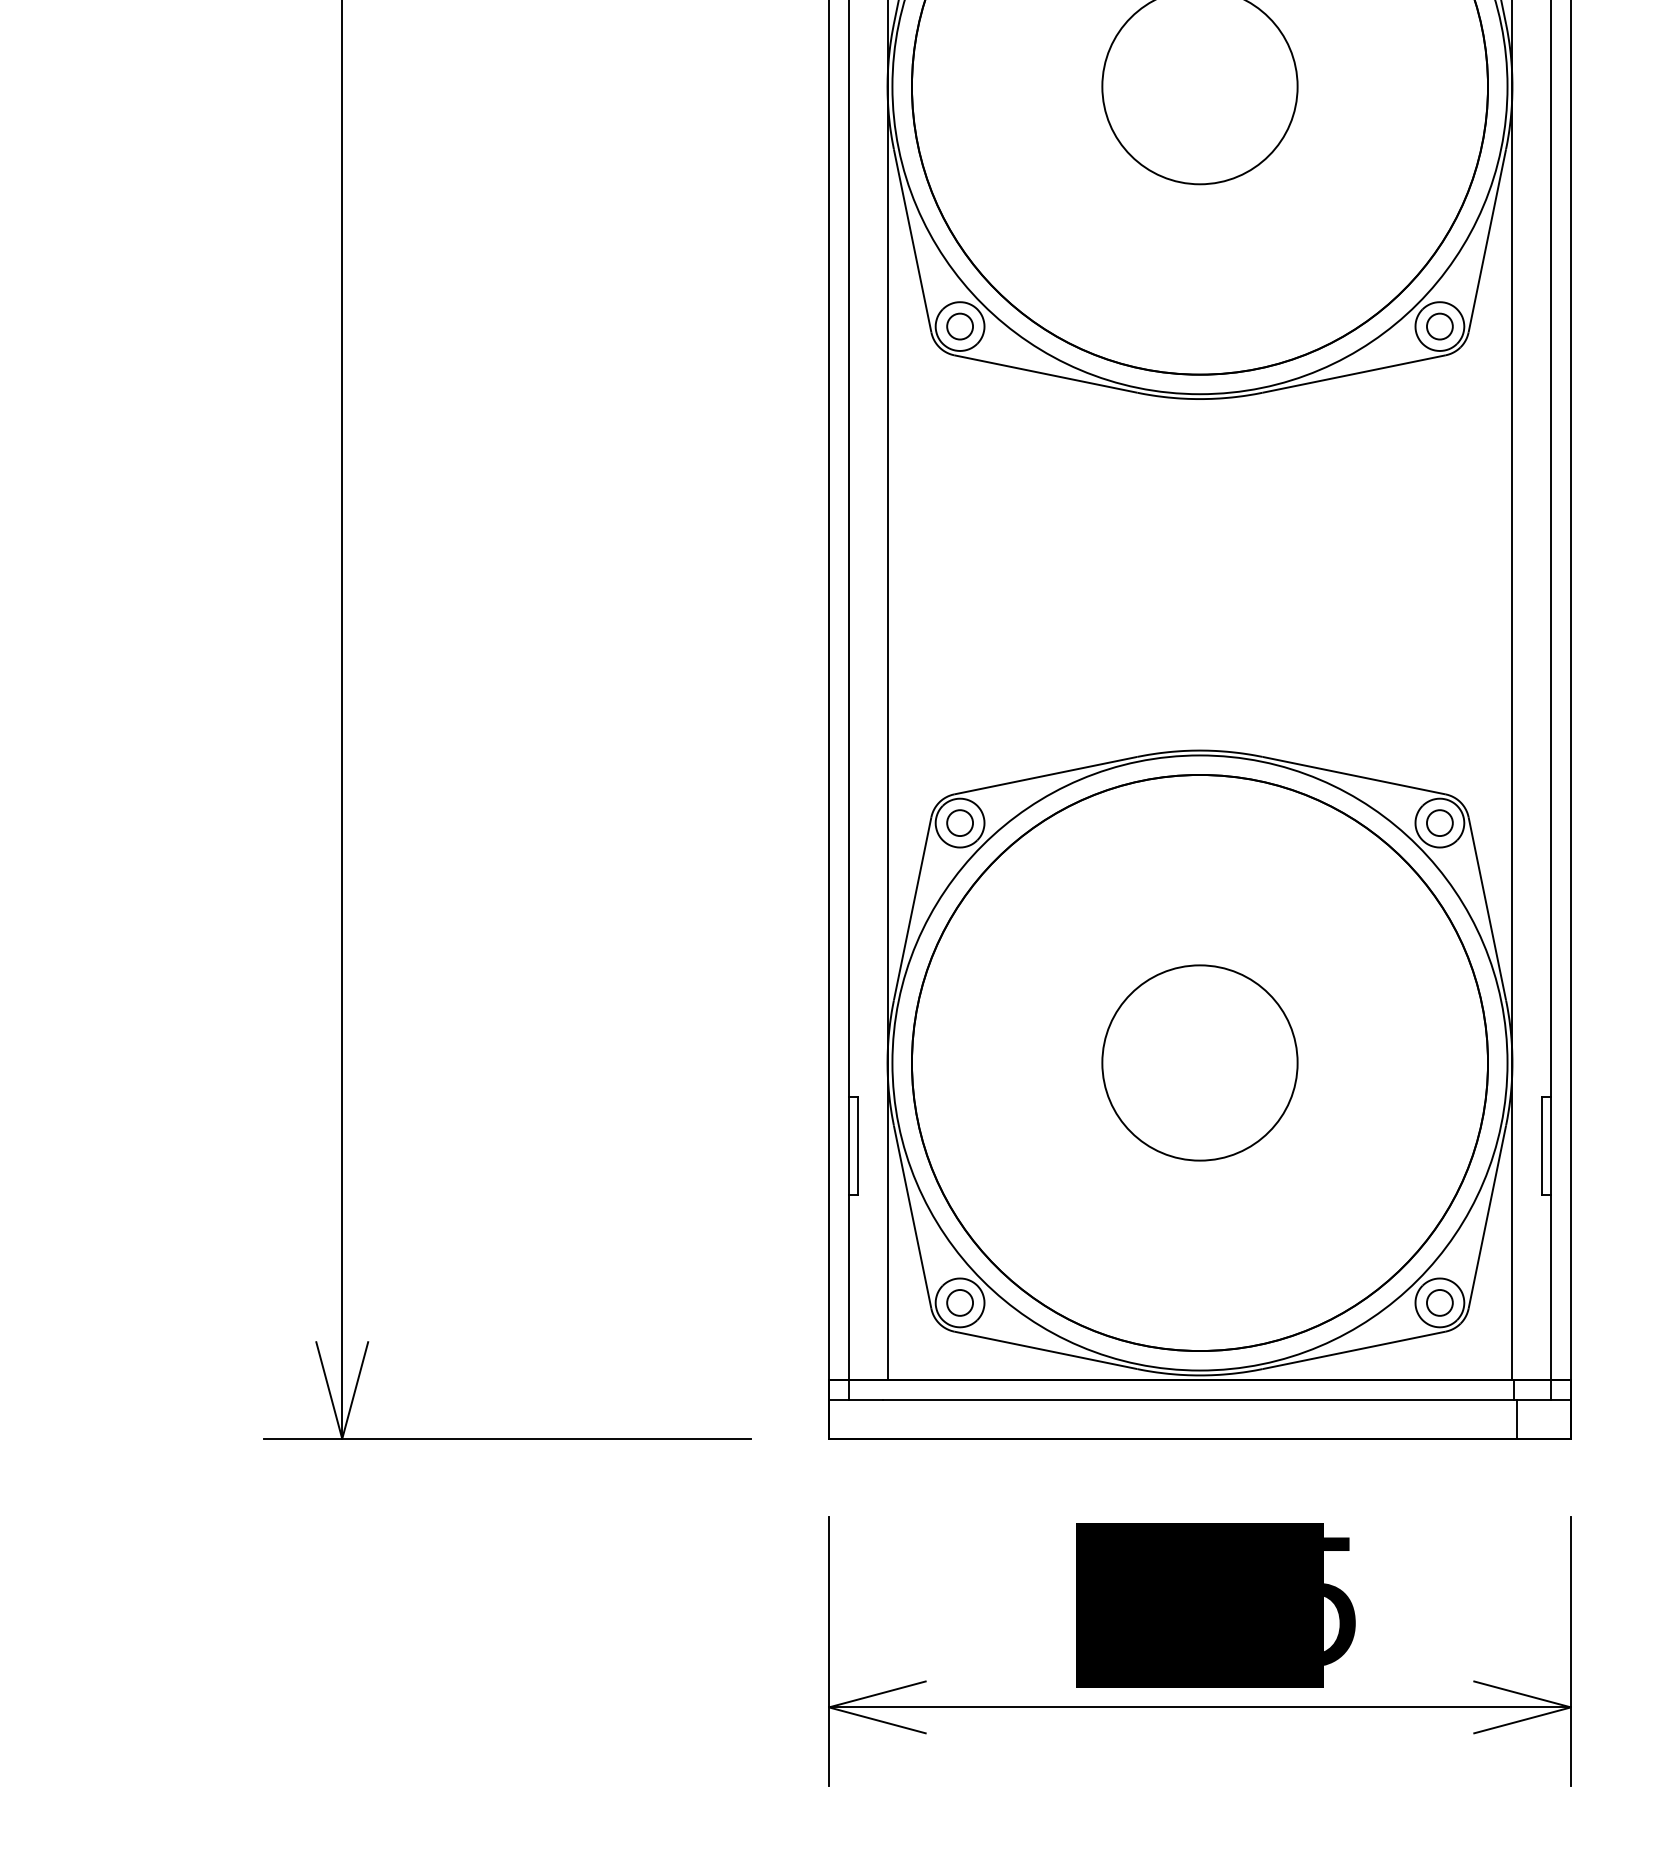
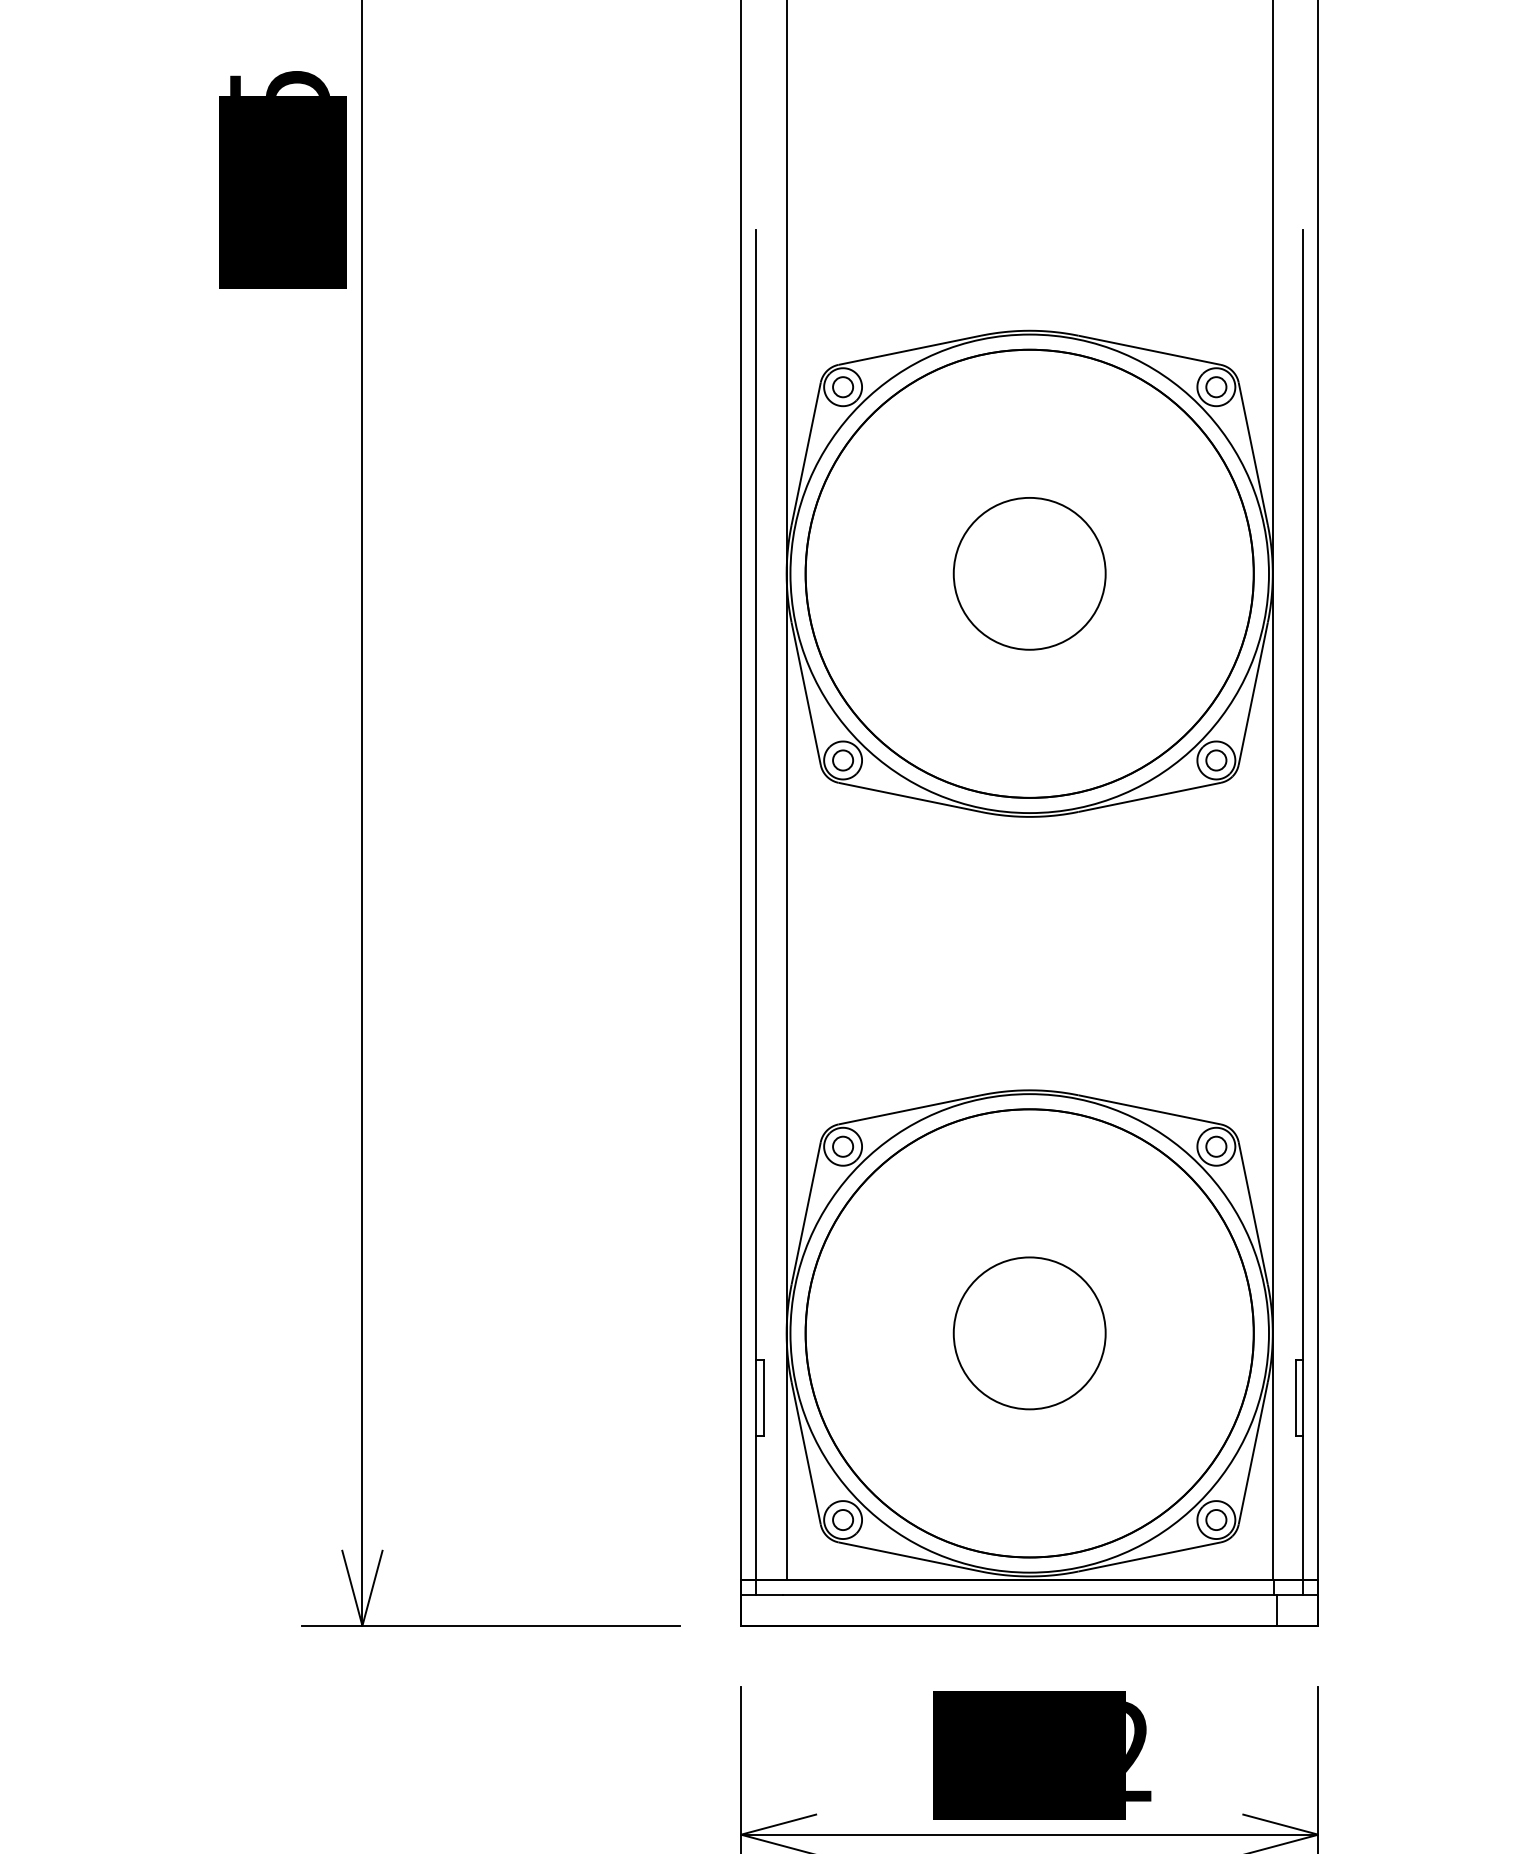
text: (1339, 1600) -> (1138, 1751), 175 -> 152

